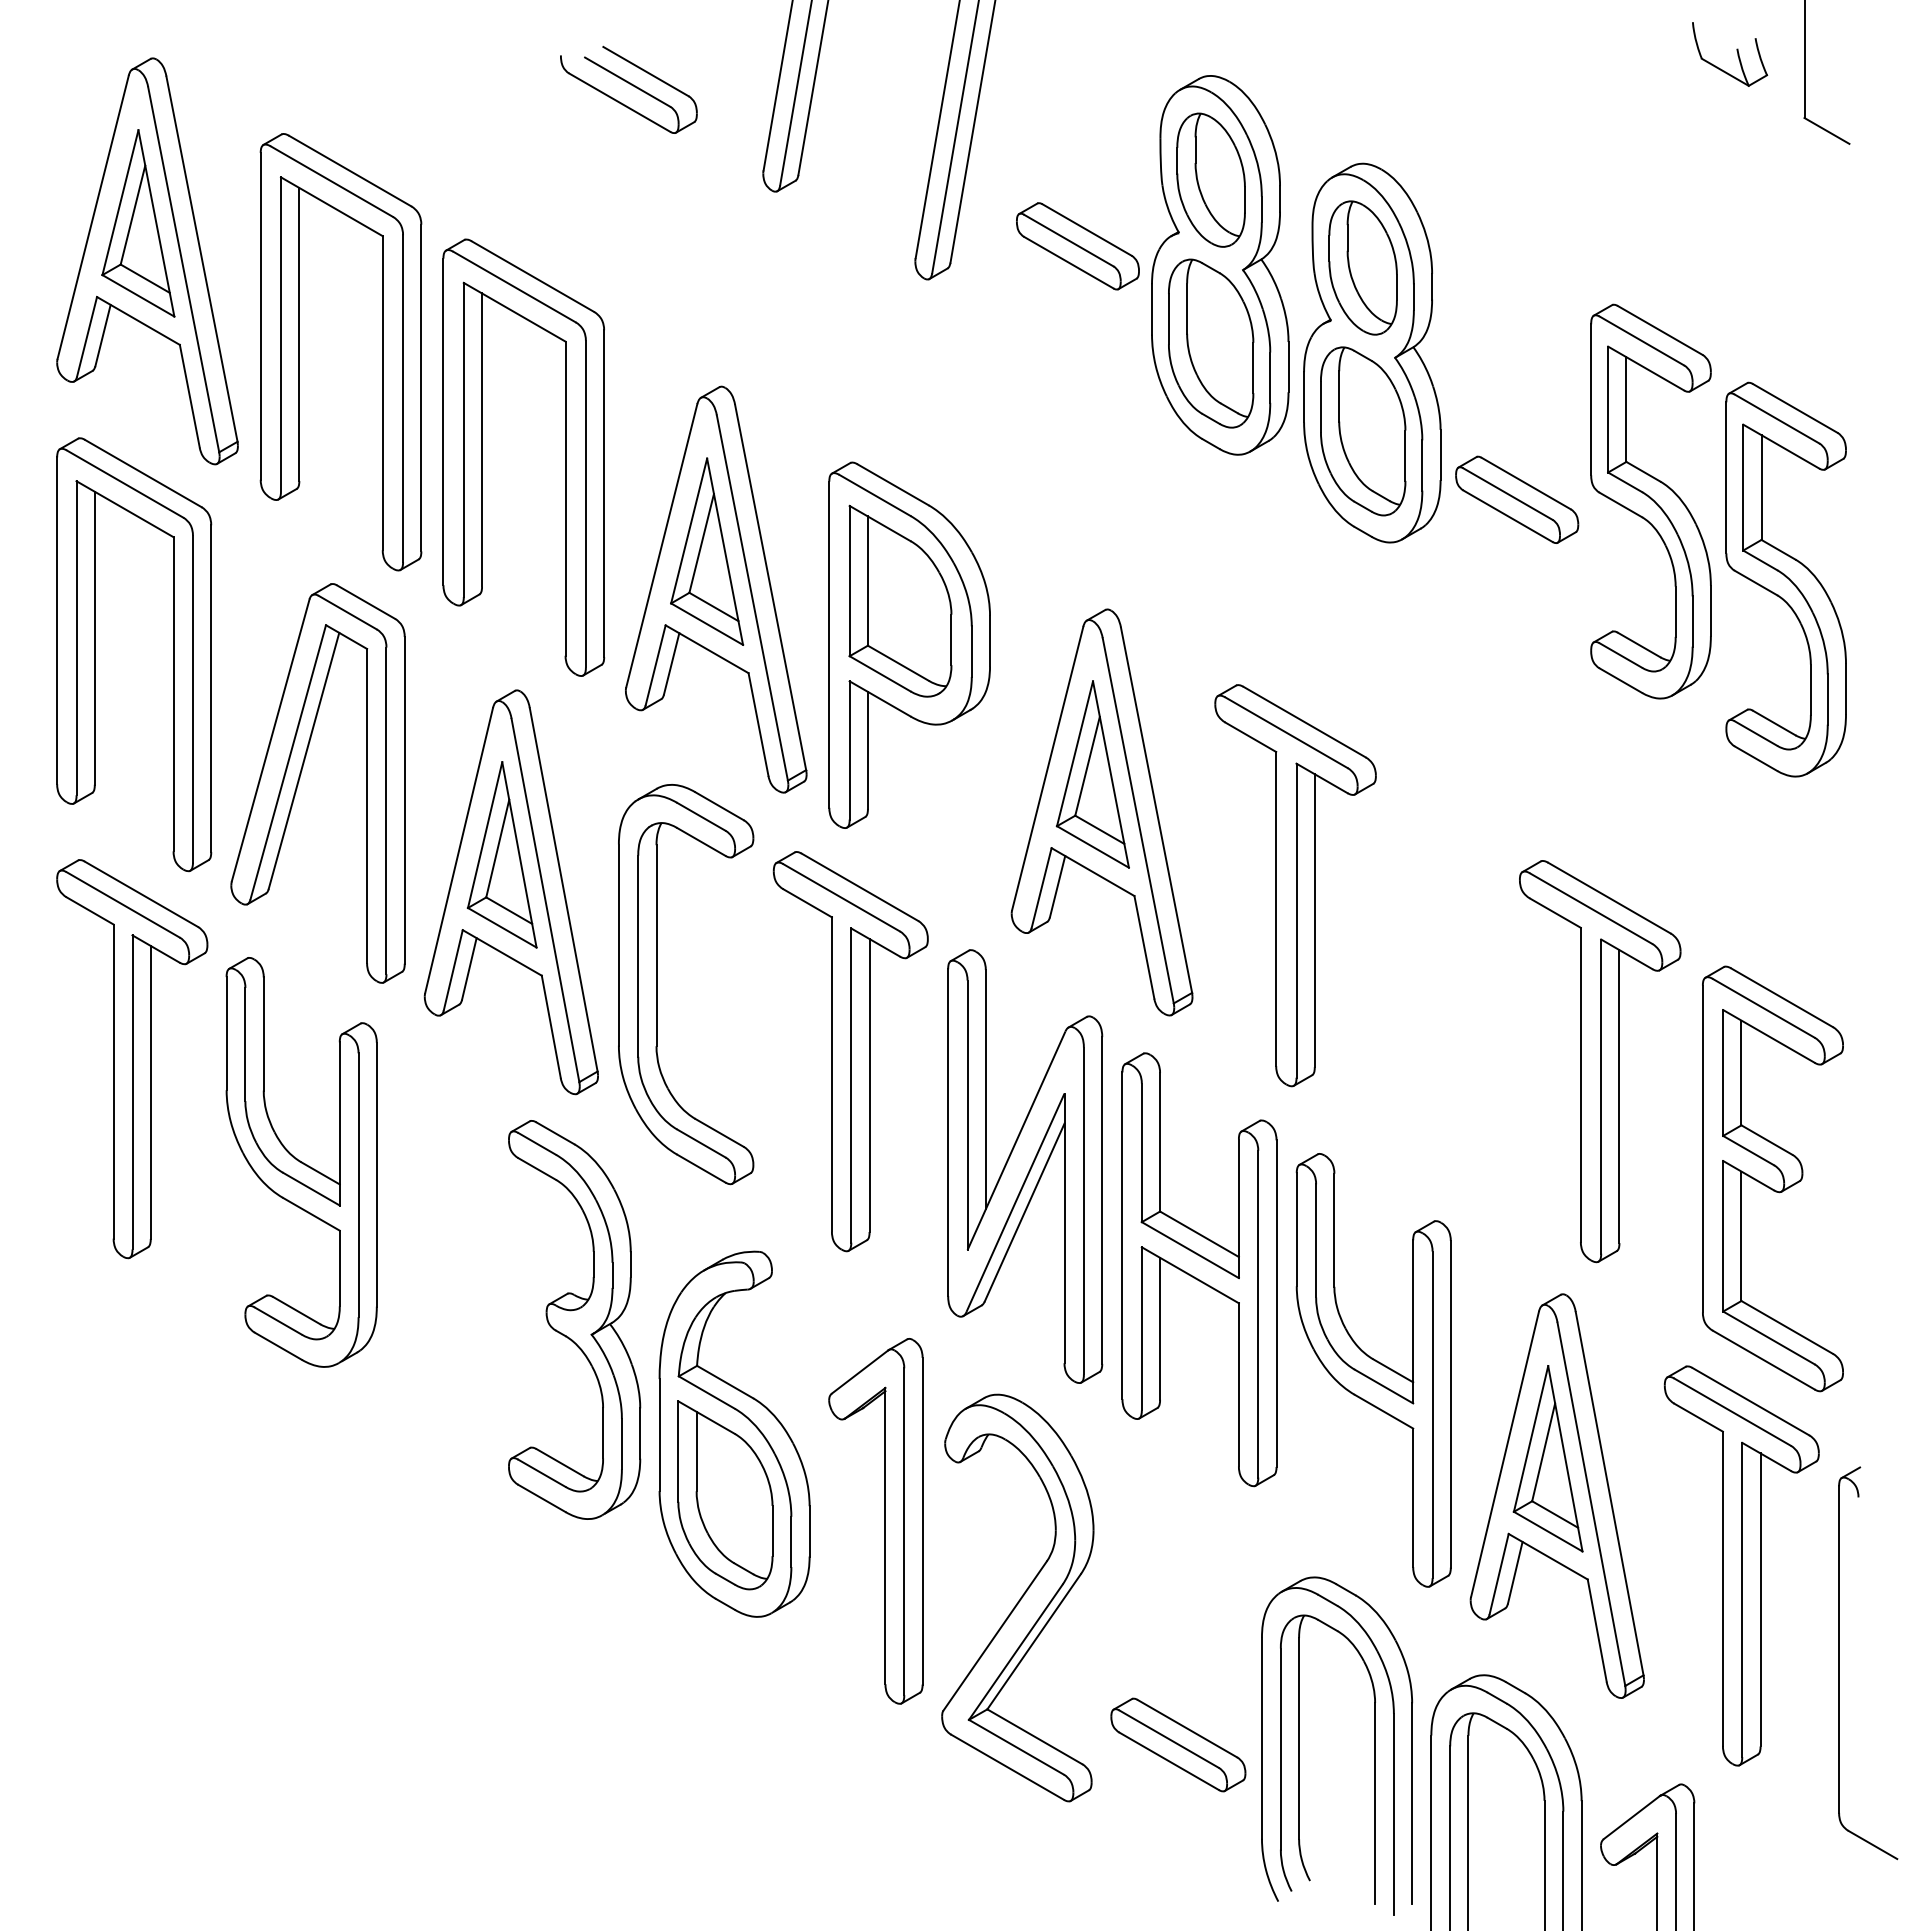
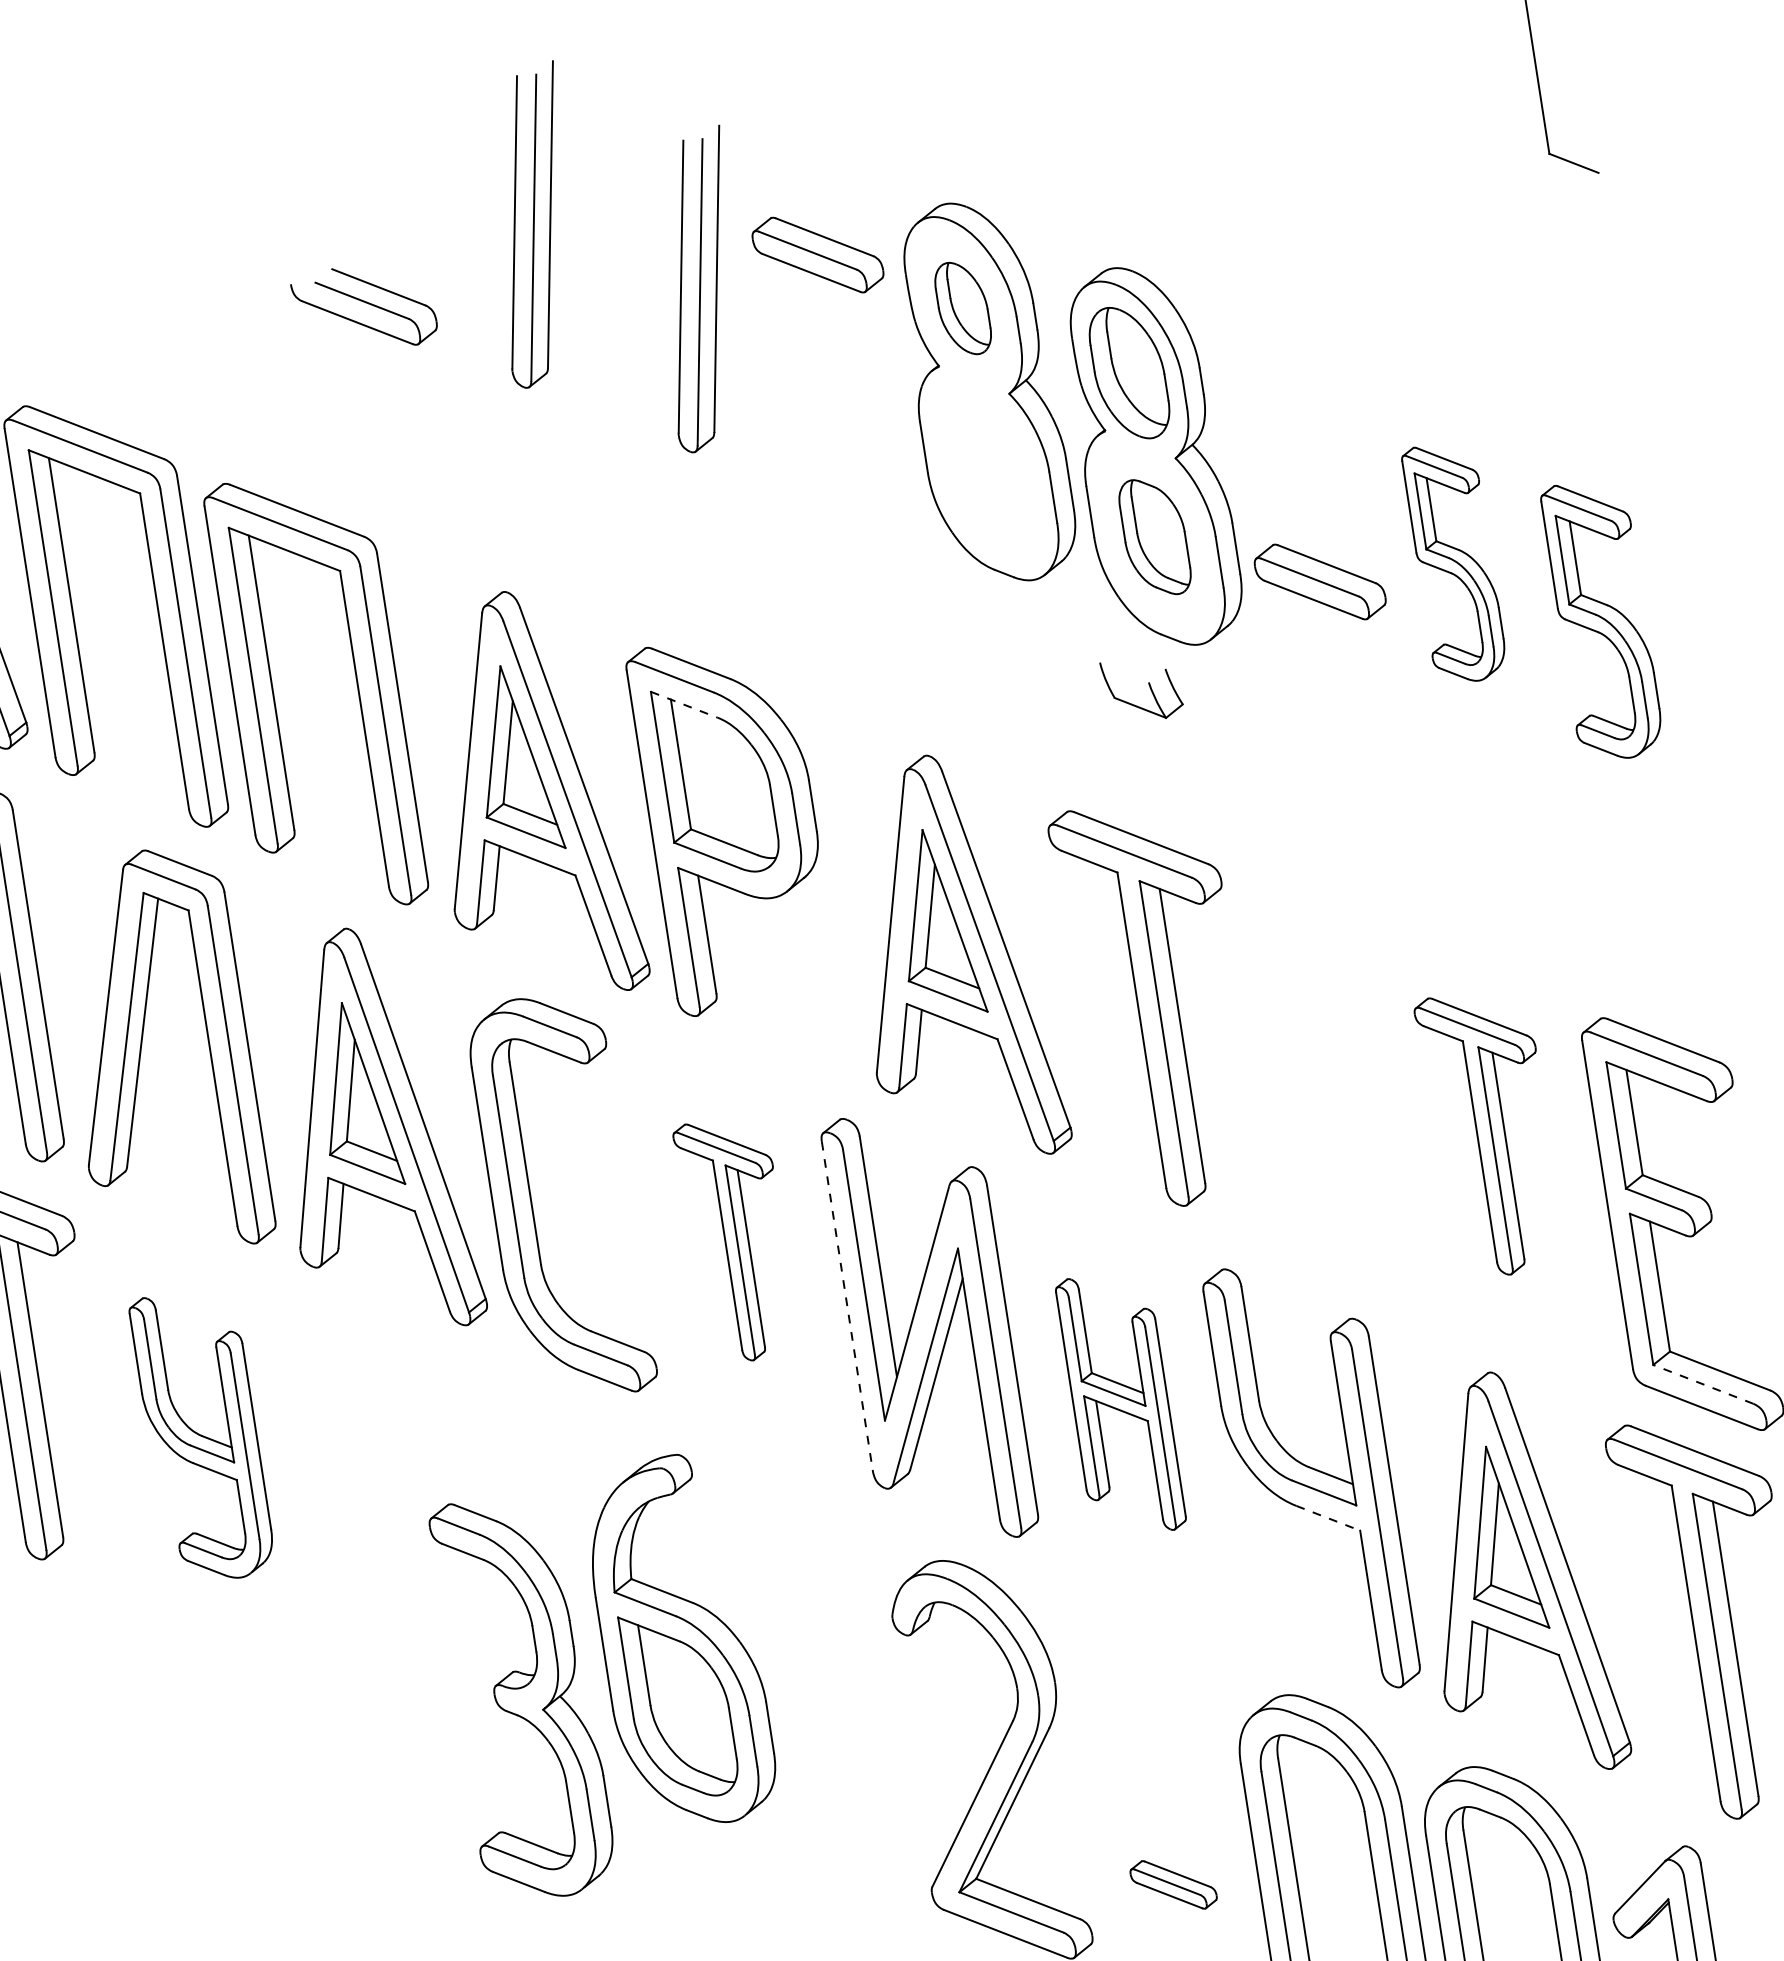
part: (1736, 51) -> (1148, 685), moved
part: (1210, 179) -> (962, 307), size x0.7
part: (1077, 246) -> (817, 255), moved
part: (1211, 343) -> (989, 472), removed
part: (1363, 431) -> (1155, 537), size x0.7
part: (1650, 501) -> (1454, 562), size x0.6
line: (880, 523) -> (684, 704), solid -> dashed
part: (1785, 579) -> (1602, 620), size x0.7
part: (850, 1051) -> (736, 1239), size x0.6
part: (1600, 1061) -> (1491, 1132), size x0.7
line: (948, 1133) -> (847, 1306), solid -> dashed
part: (301, 1162) -> (202, 1436), size x0.7
part: (1199, 1269) -> (1120, 1404), size x0.6
part: (574, 1319) -> (523, 1697), moved
line: (1768, 1337) -> (1702, 1384), solid -> dashed
line: (1384, 1411) -> (1328, 1518), solid -> dashed
part: (884, 1521) -> (843, 1706), removed
part: (1178, 1744) -> (1173, 1884), size x0.6

